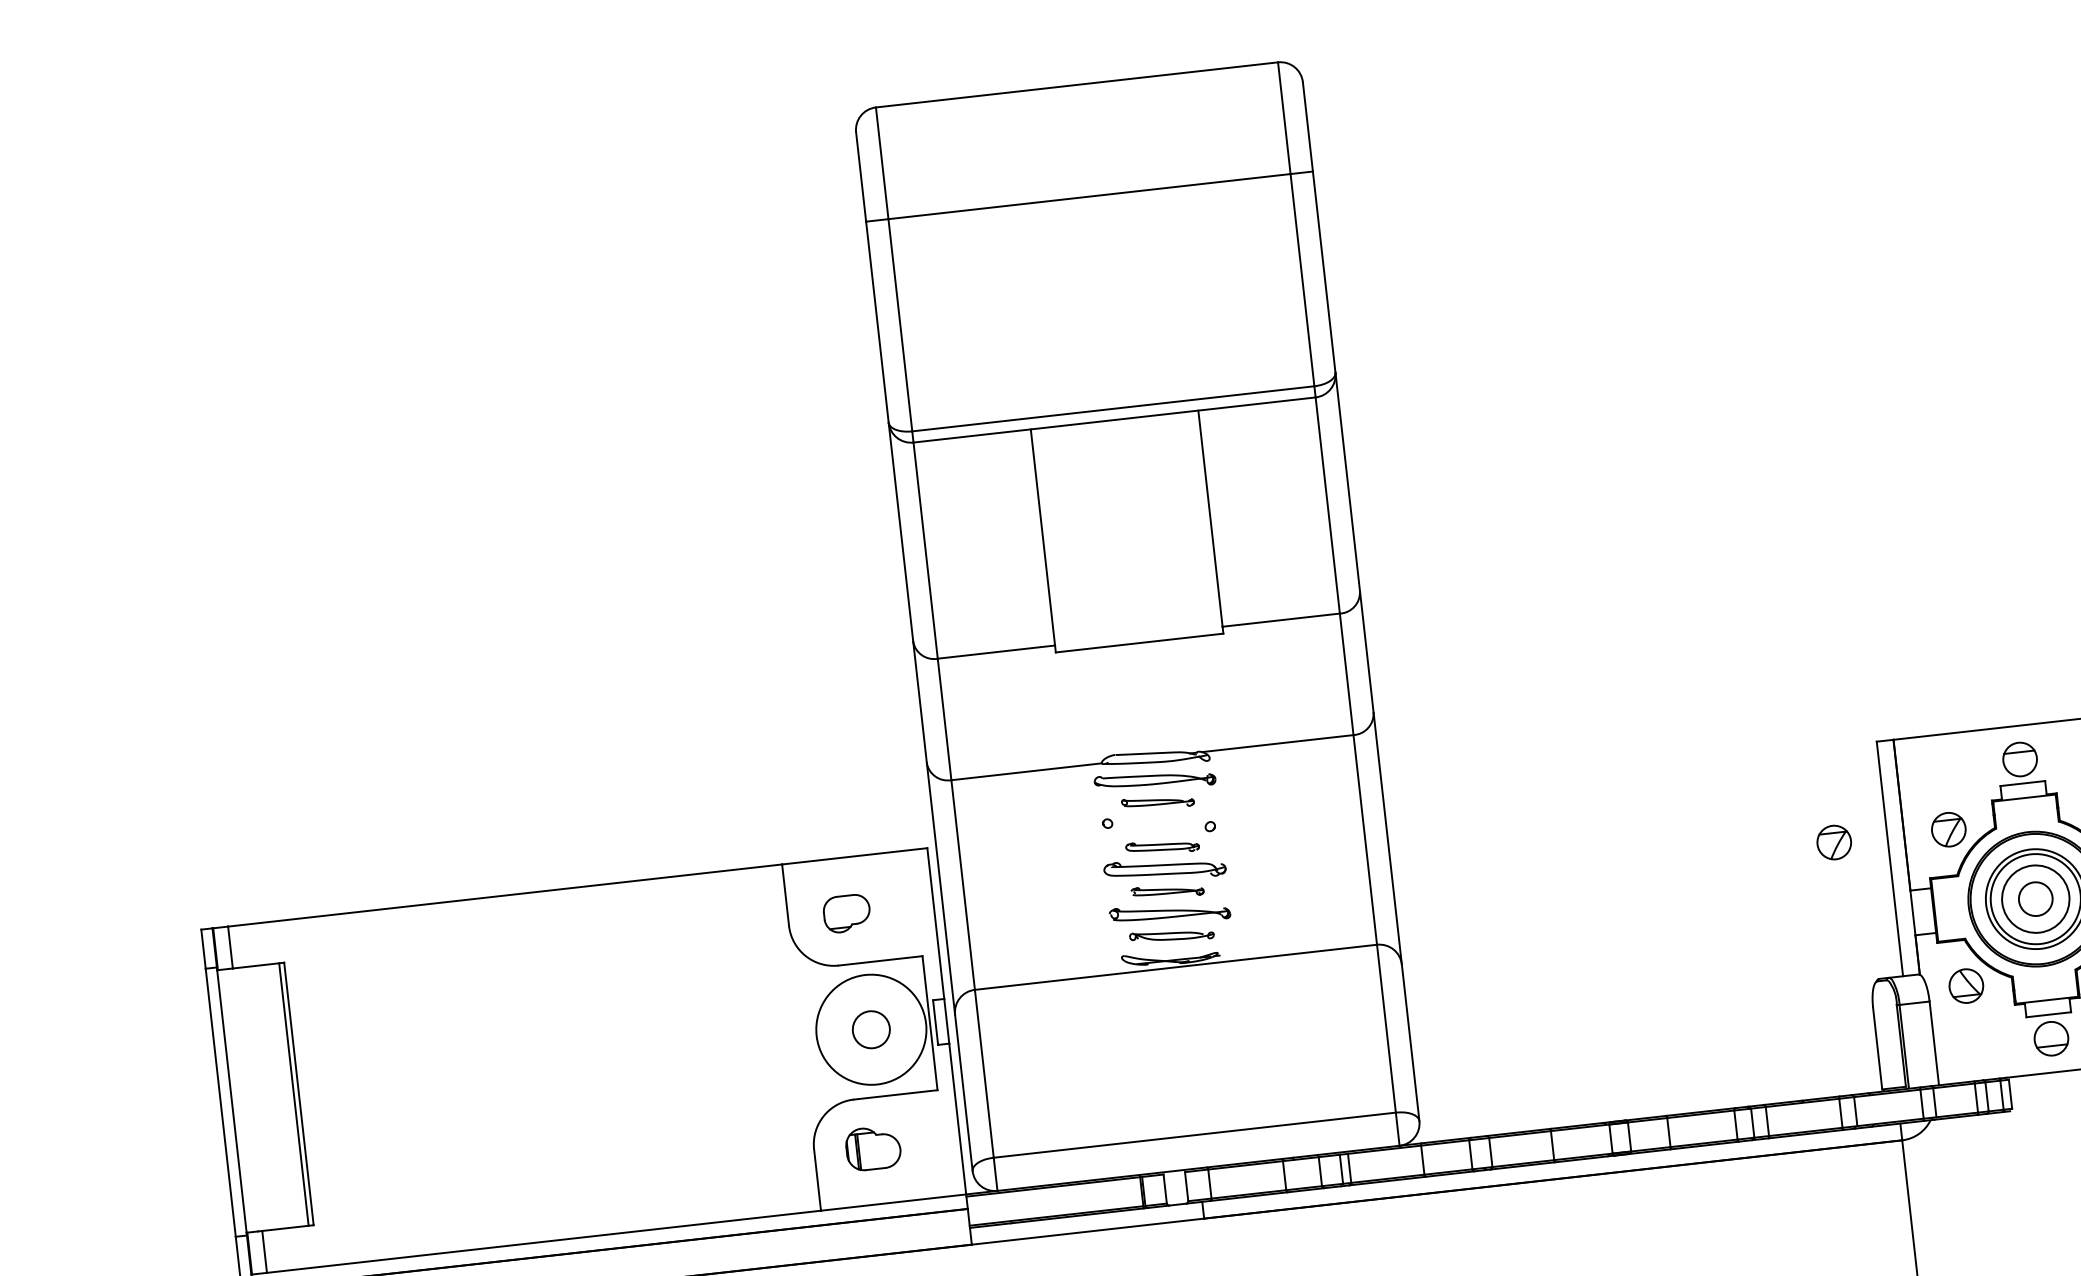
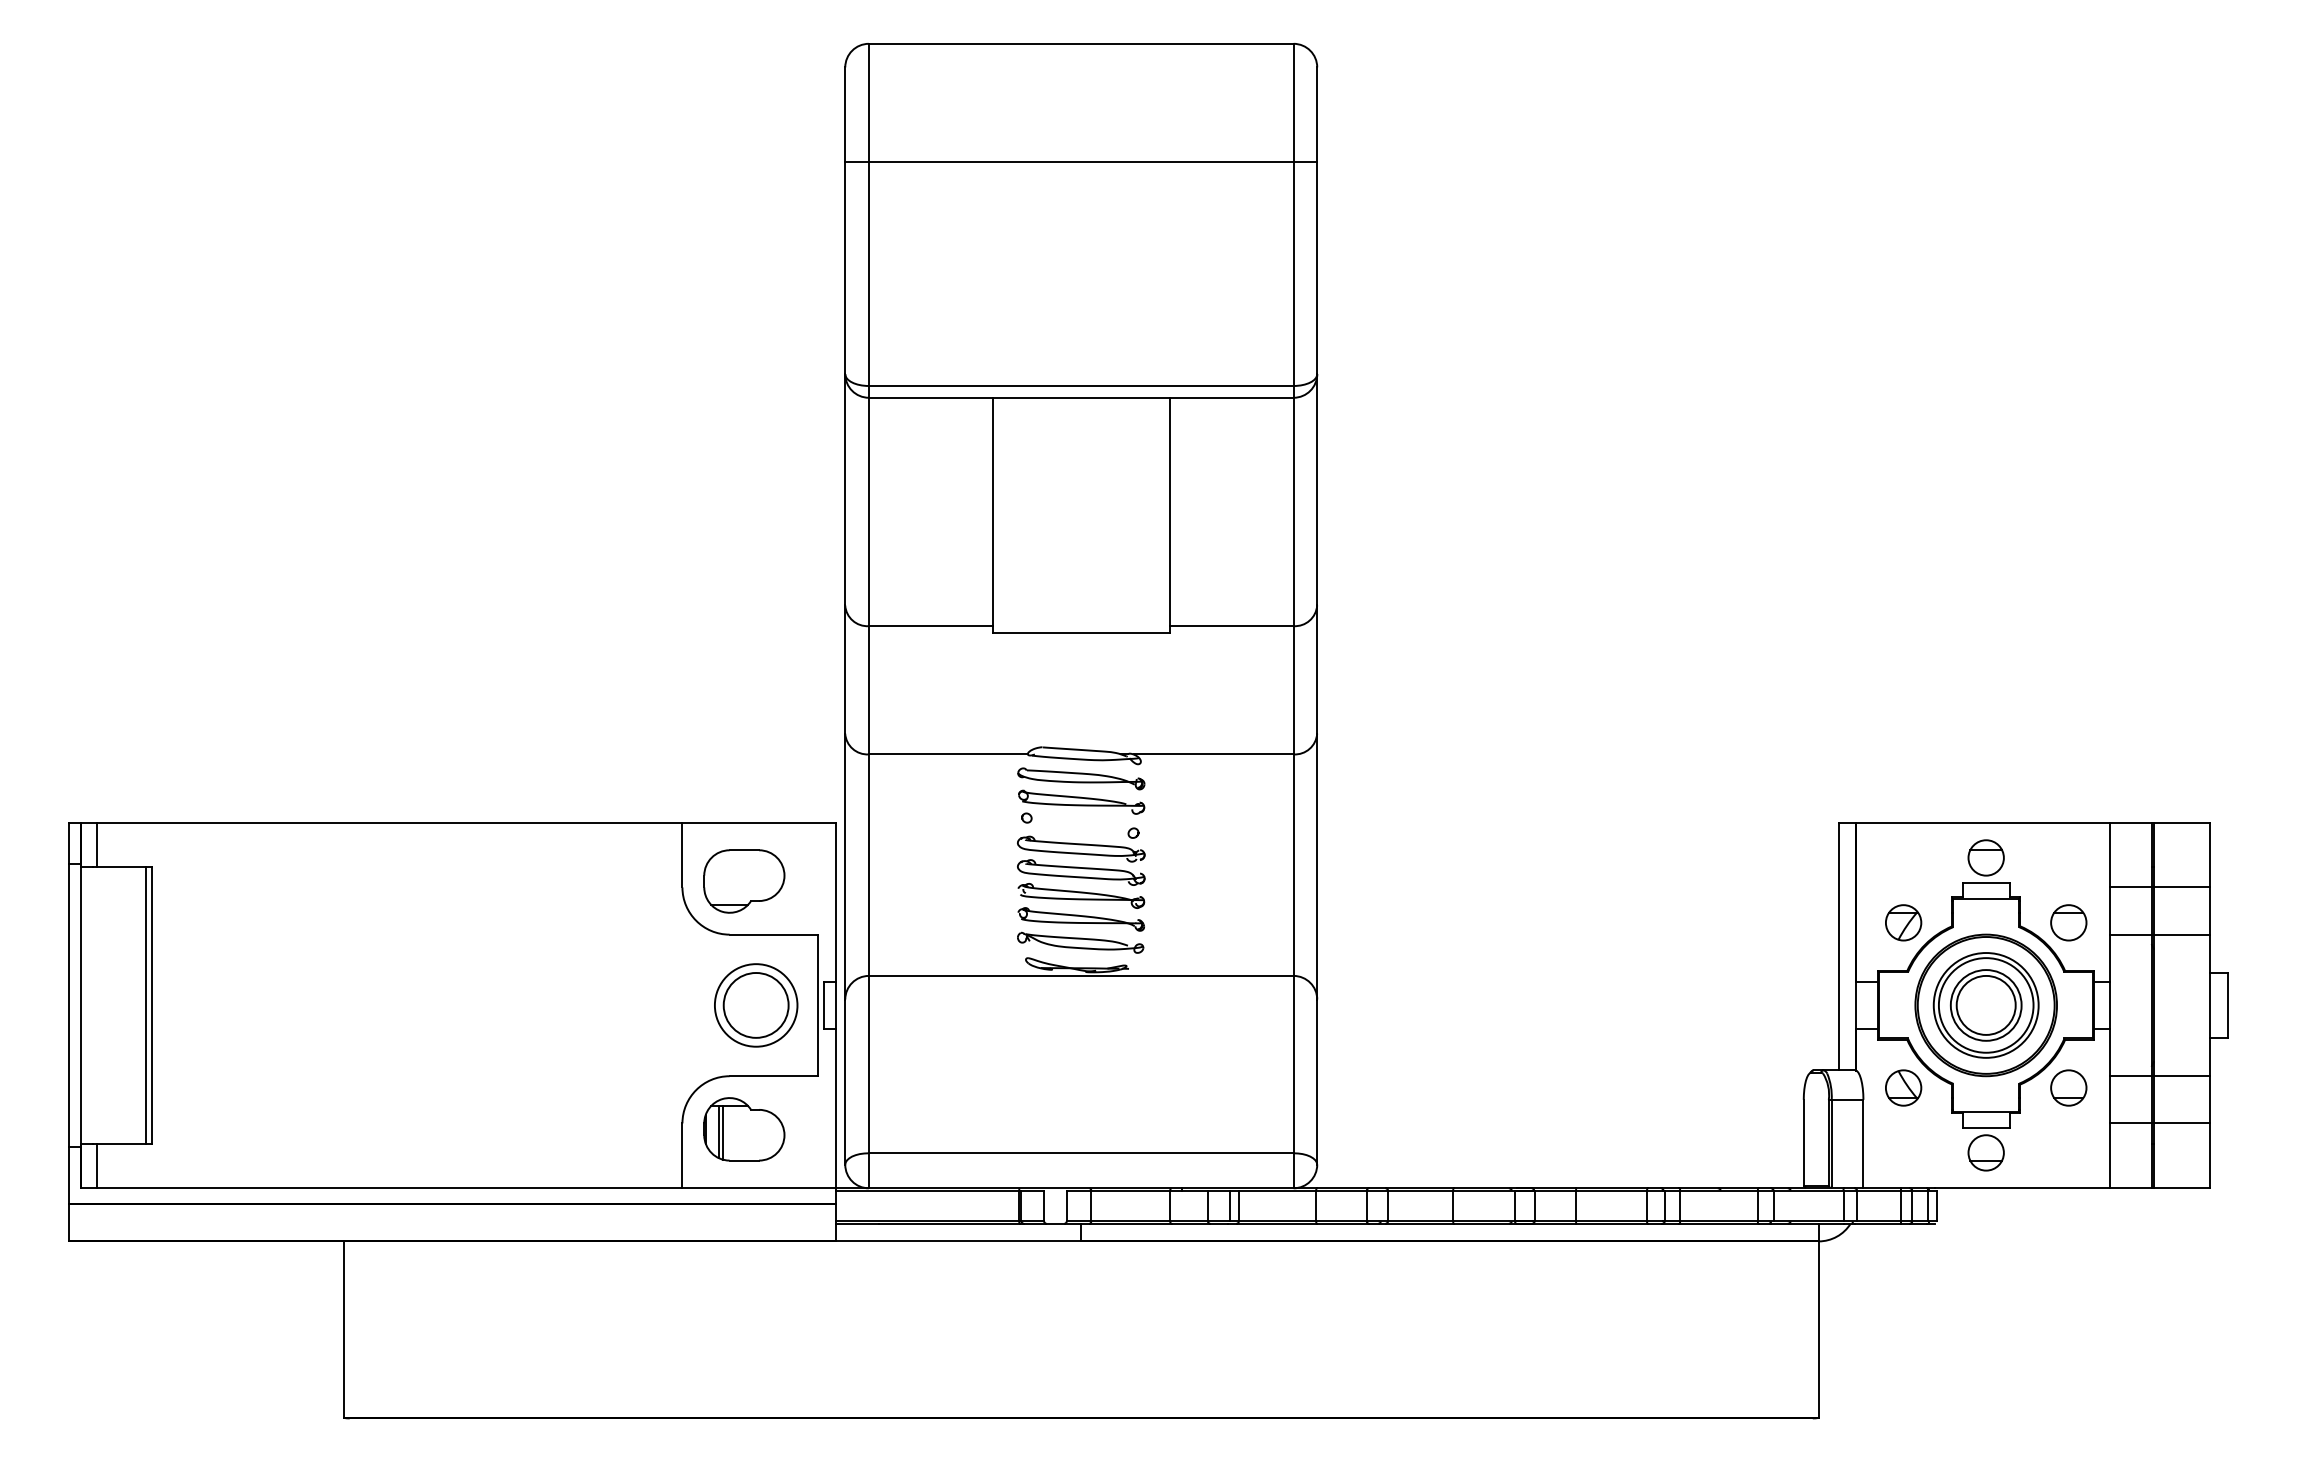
part: (1157, 802) -> (1081, 801), size x1.67
part: (1834, 842) -> (1782, 922), removed
part: (1162, 846) -> (1081, 848), size x1.67
part: (1167, 891) -> (1081, 895), size x1.67
circle: (2035, 898) -> (1985, 1004), size x1.67
part: (847, 913) -> (744, 881), size x1.67
part: (1171, 935) -> (1080, 942), size x1.43
circle: (870, 1028) -> (755, 1004), size x1.67
circle: (870, 1029) -> (755, 1005), size x0.71
part: (873, 1148) -> (744, 1129), size x1.43

